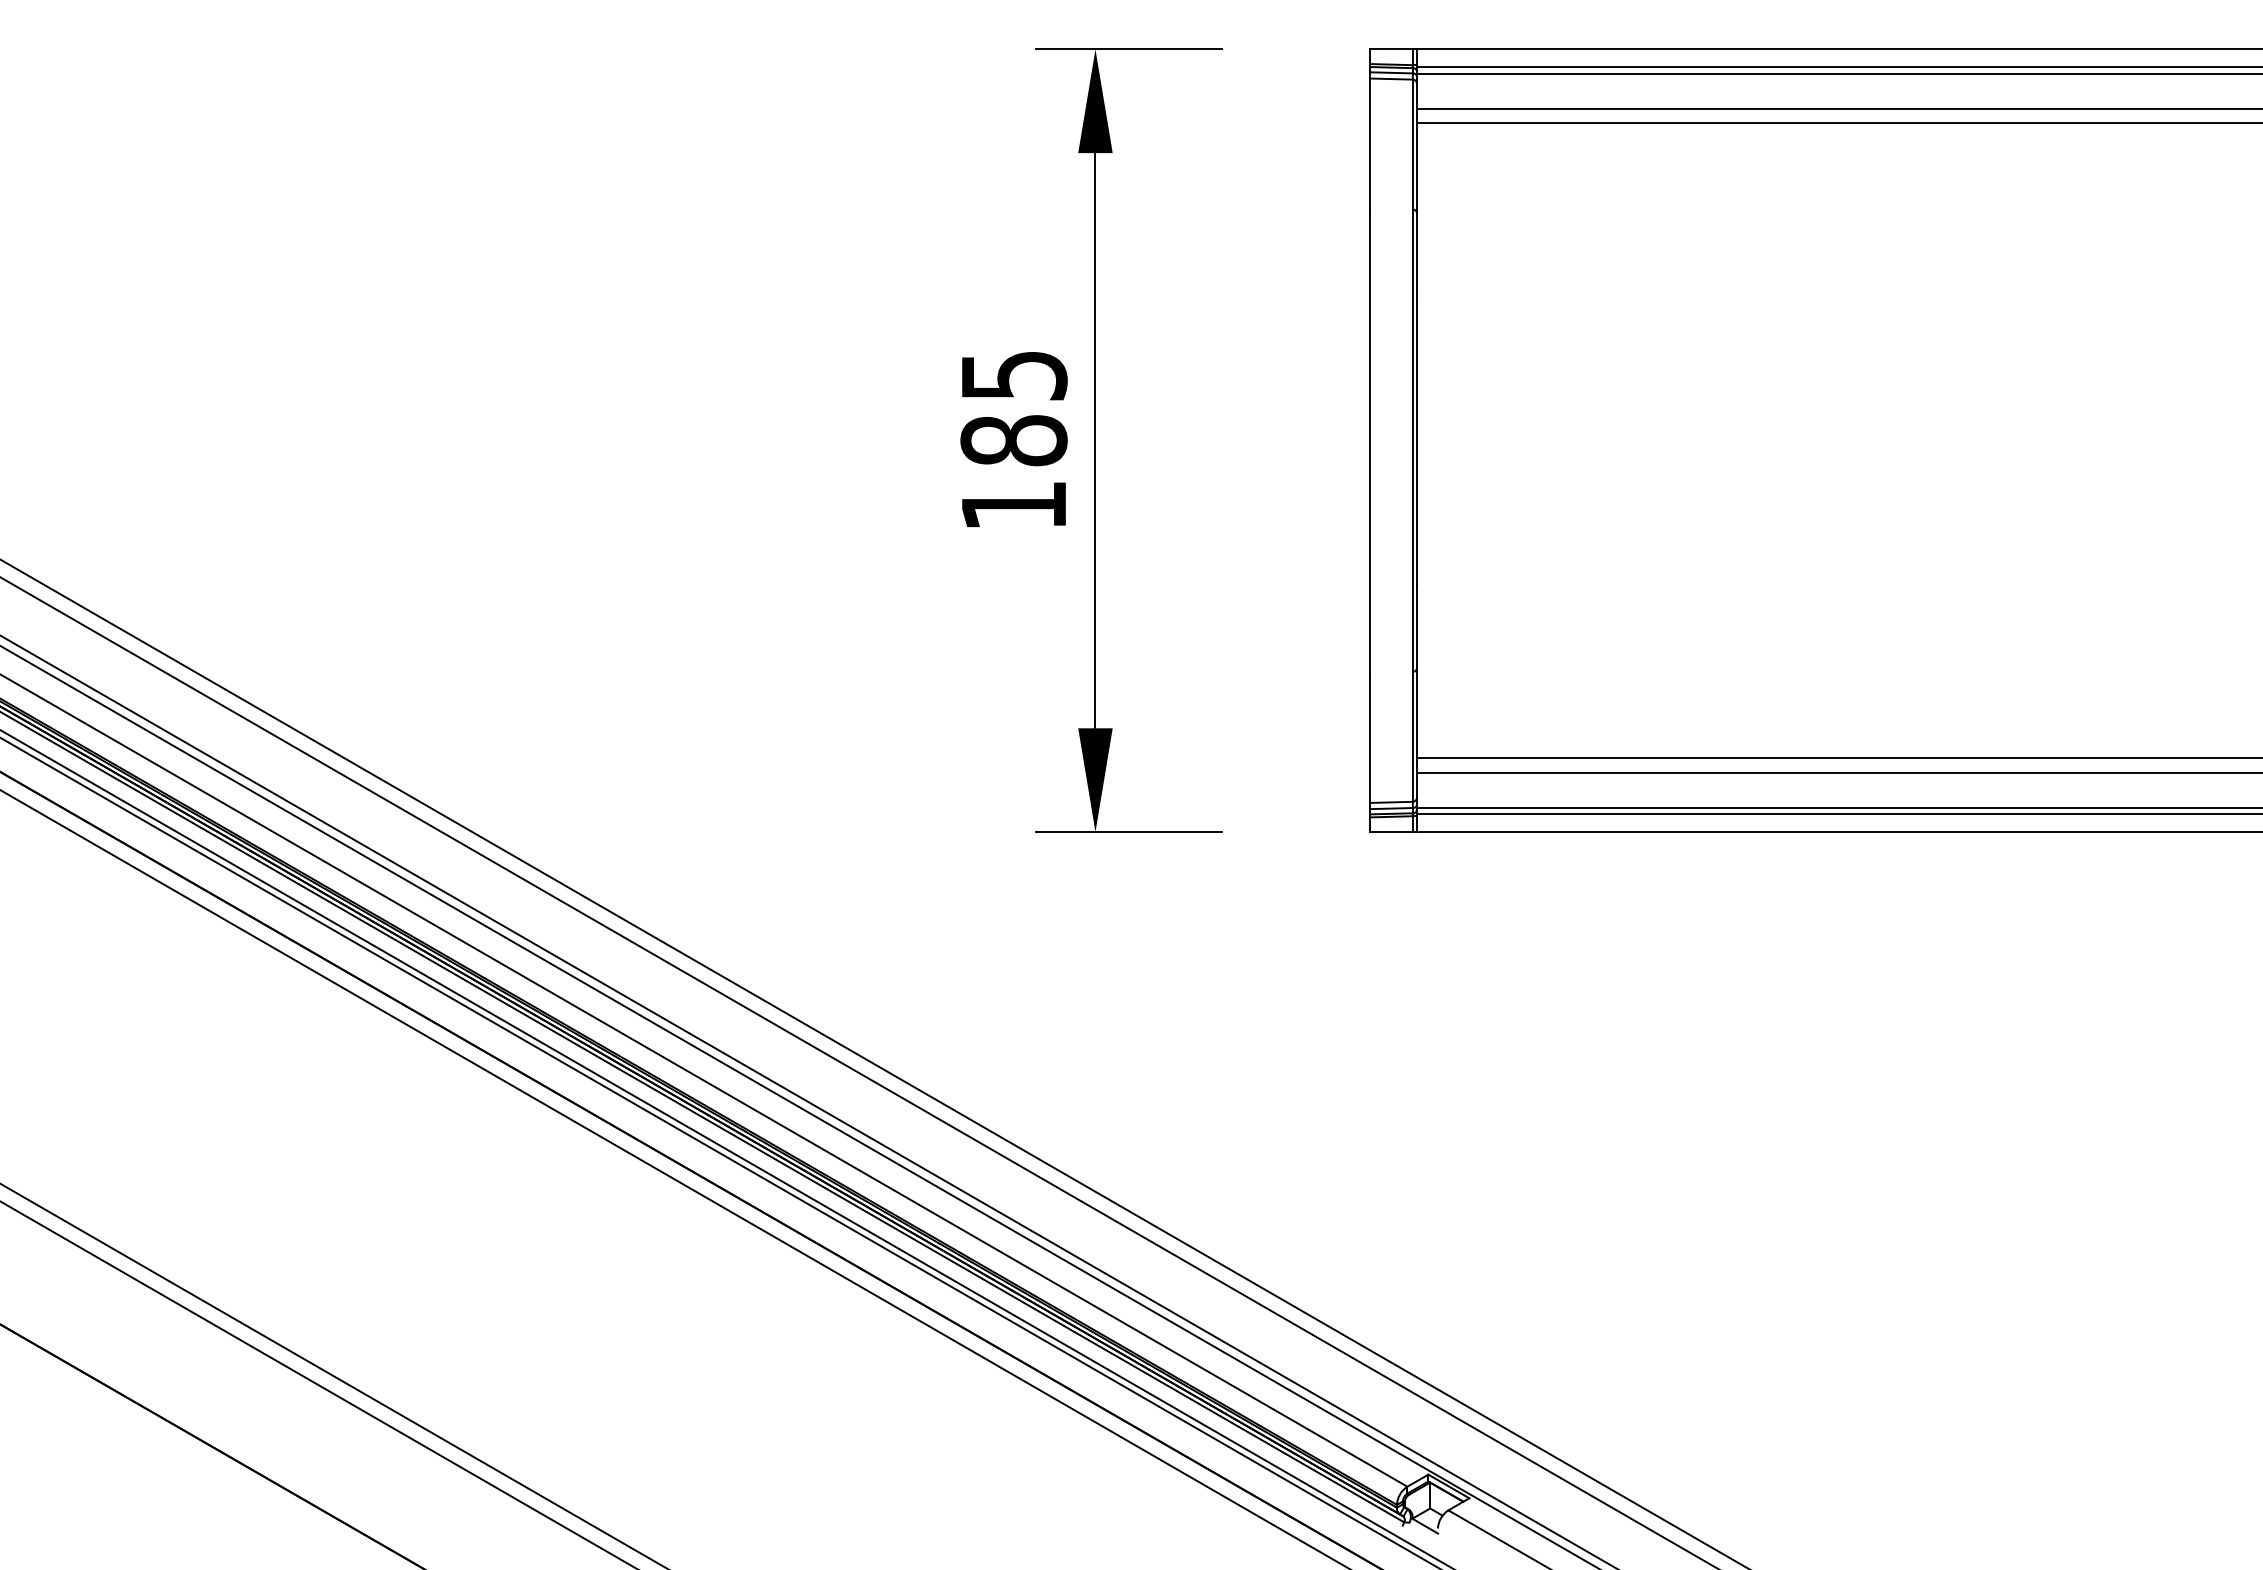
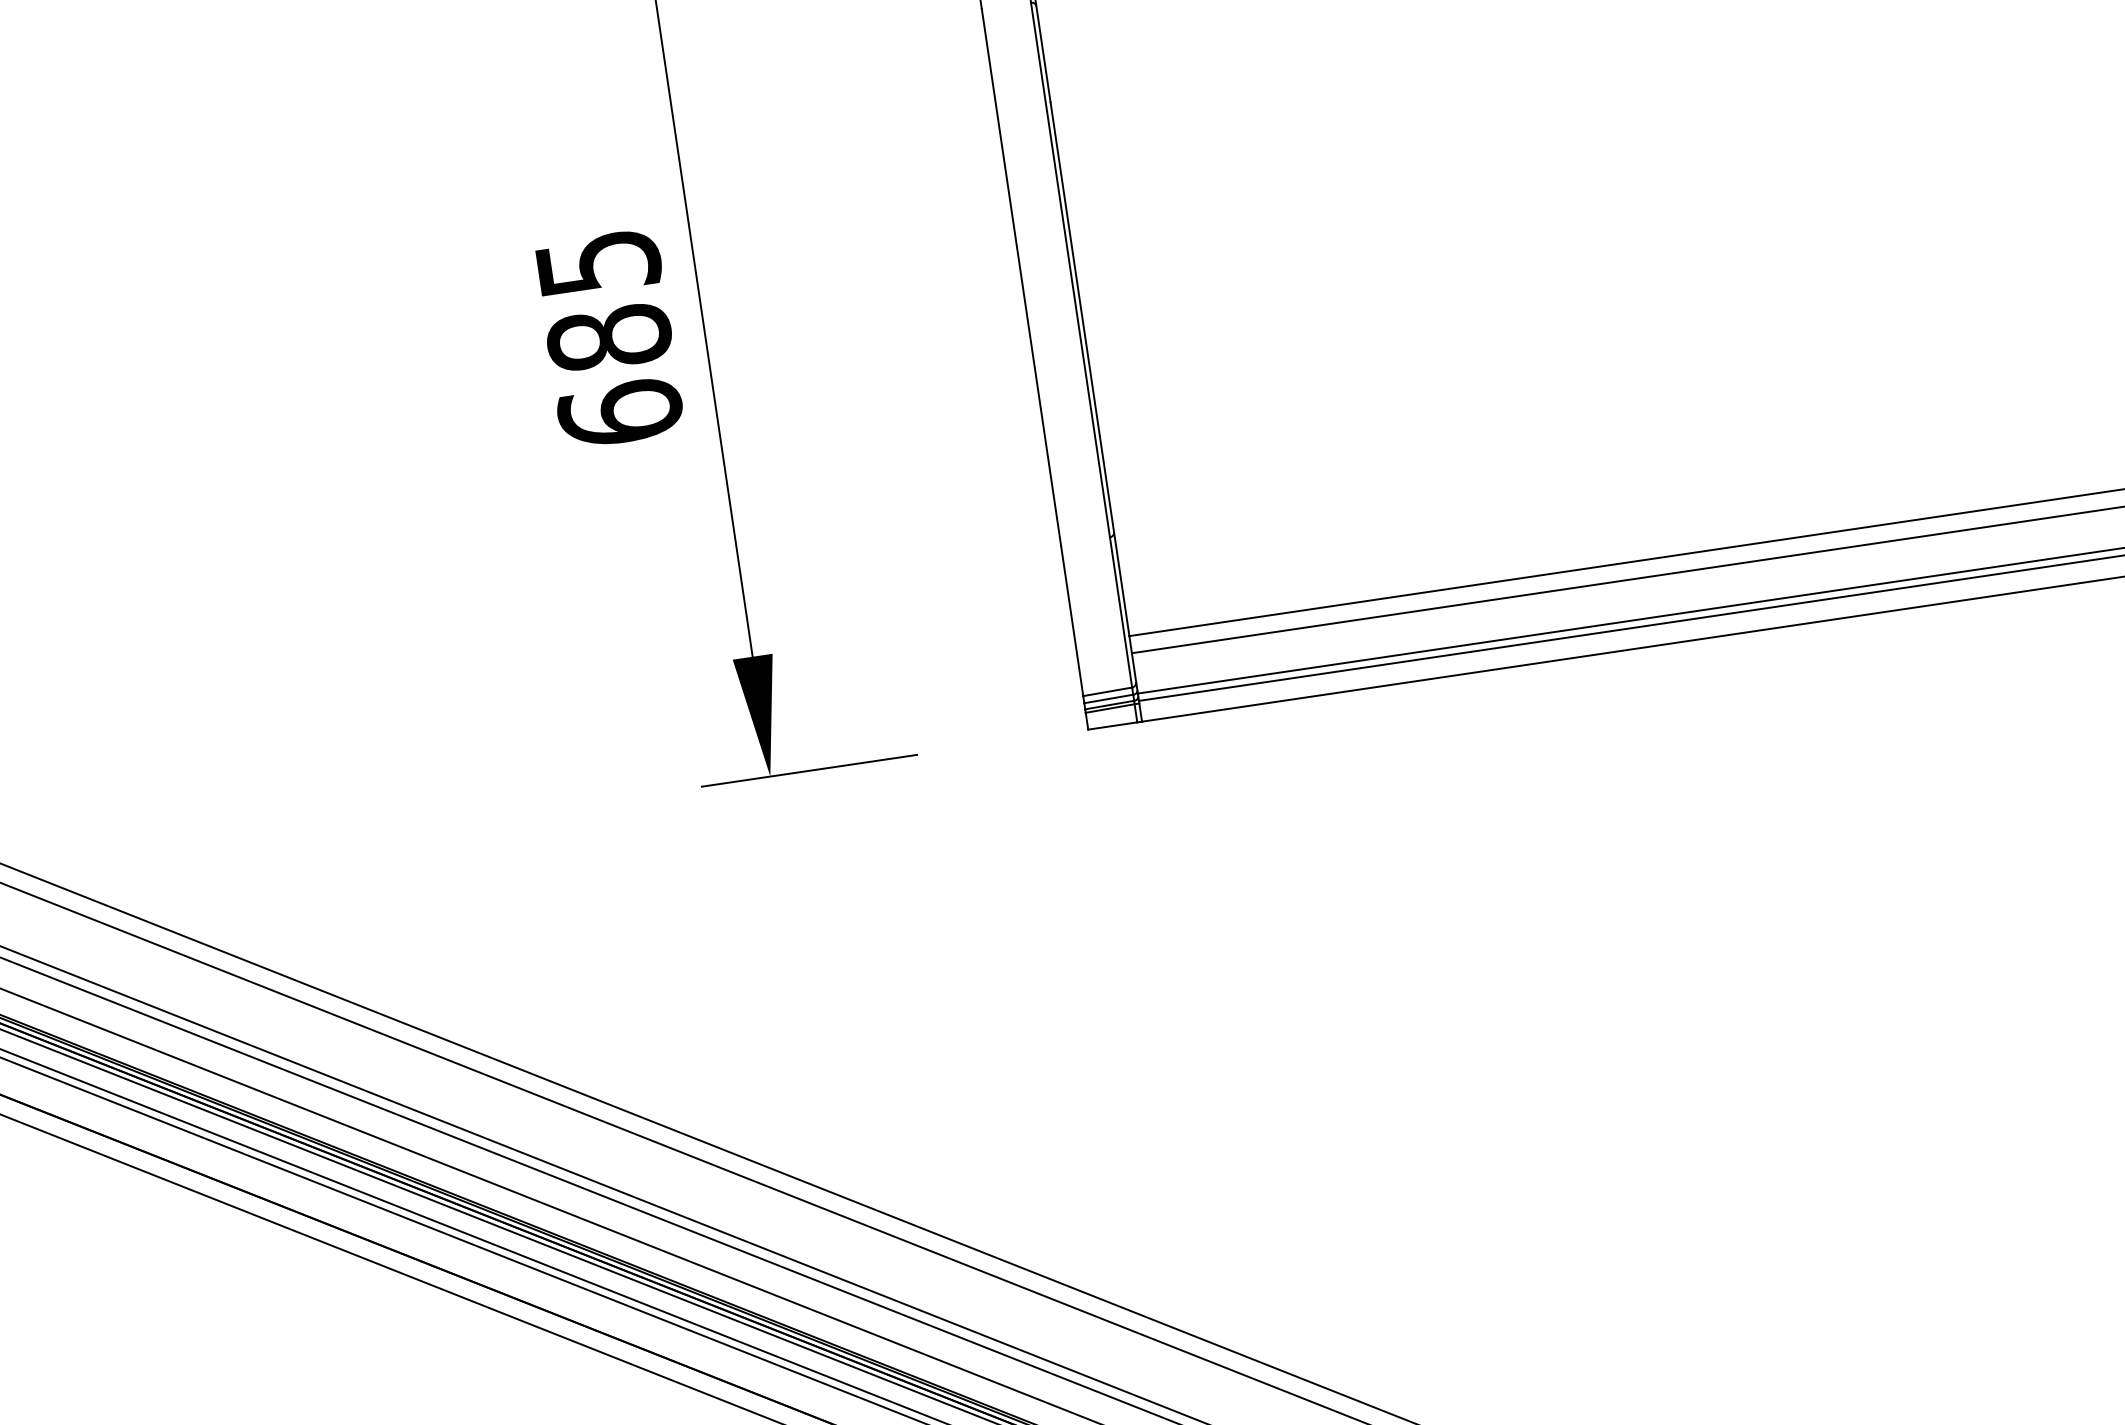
text: (1013, 505) -> (619, 413), 185 -> 685

